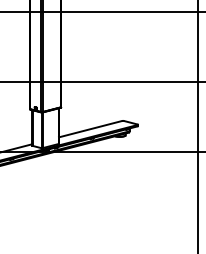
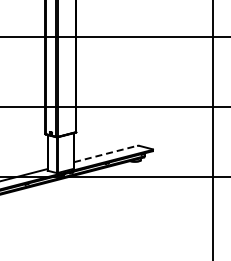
line: (91, 128) -> (106, 153), solid -> dashed

